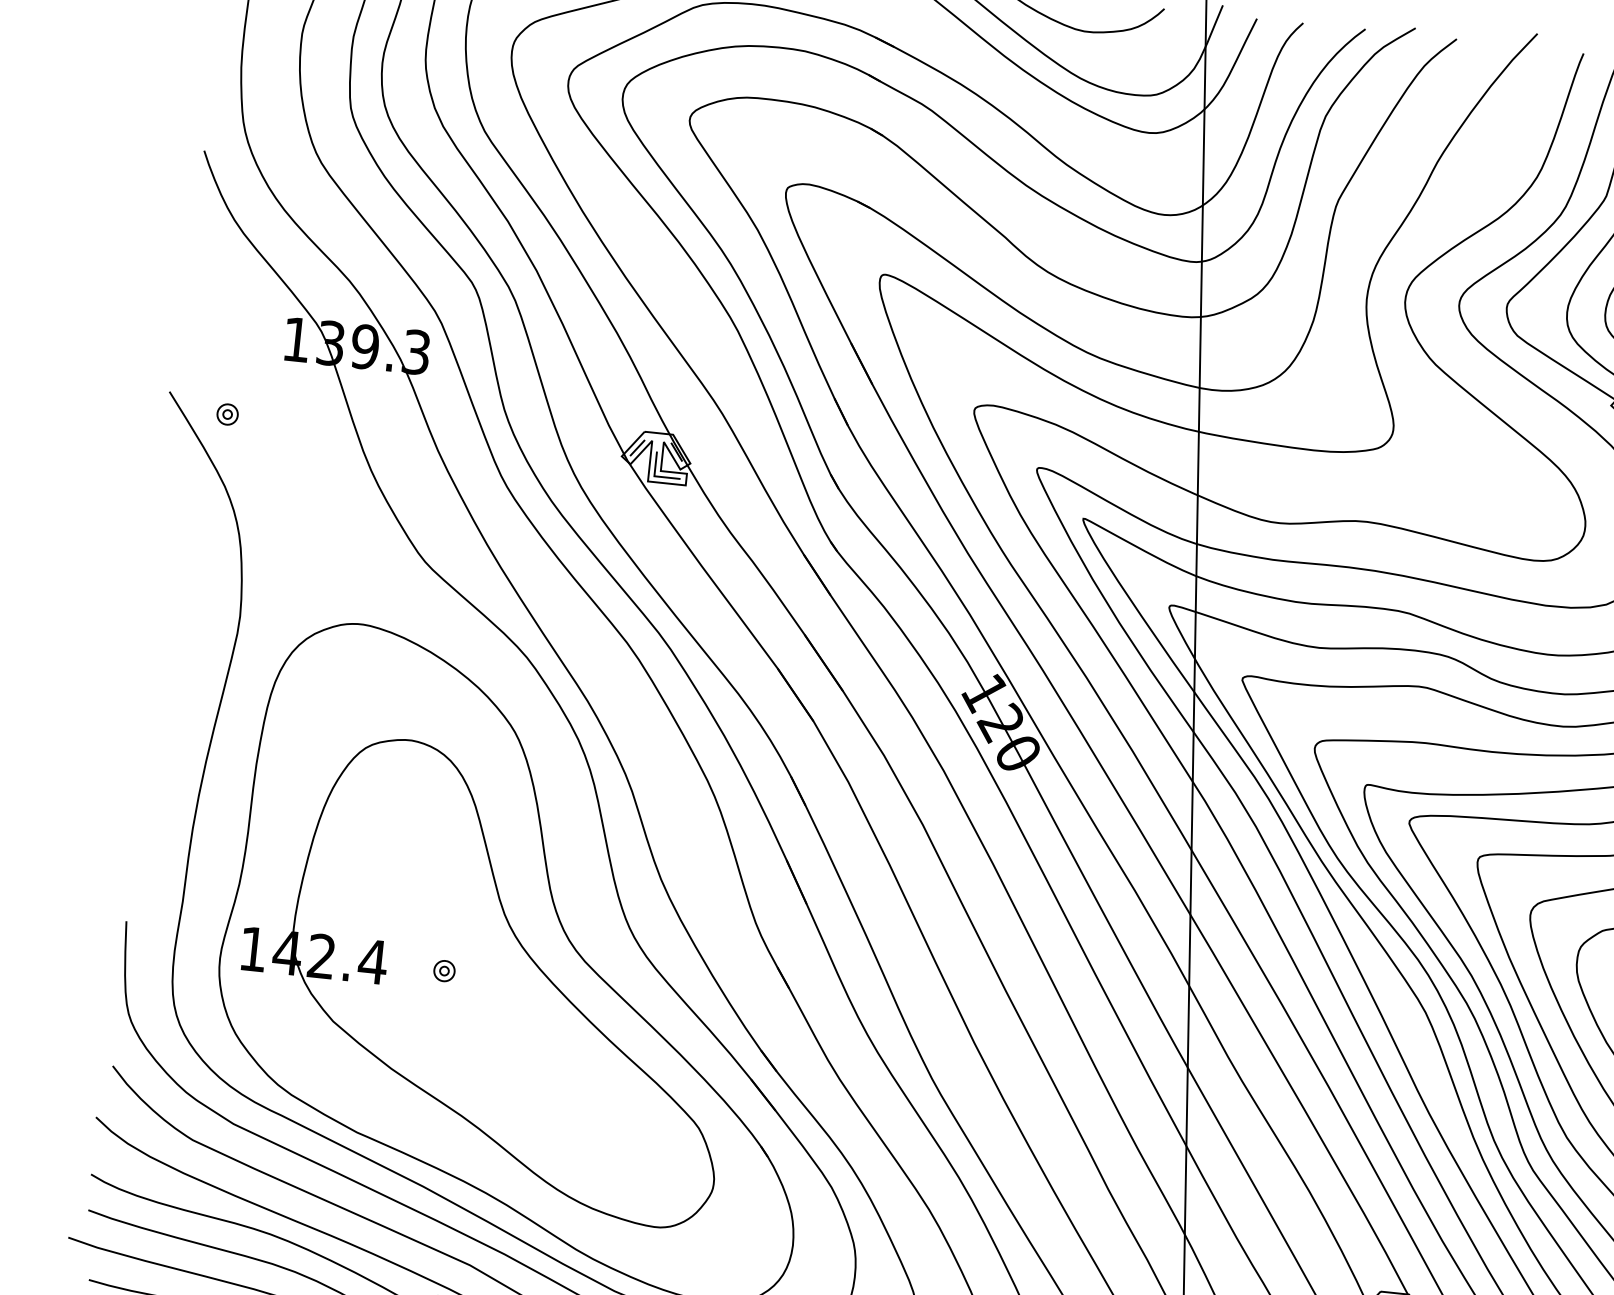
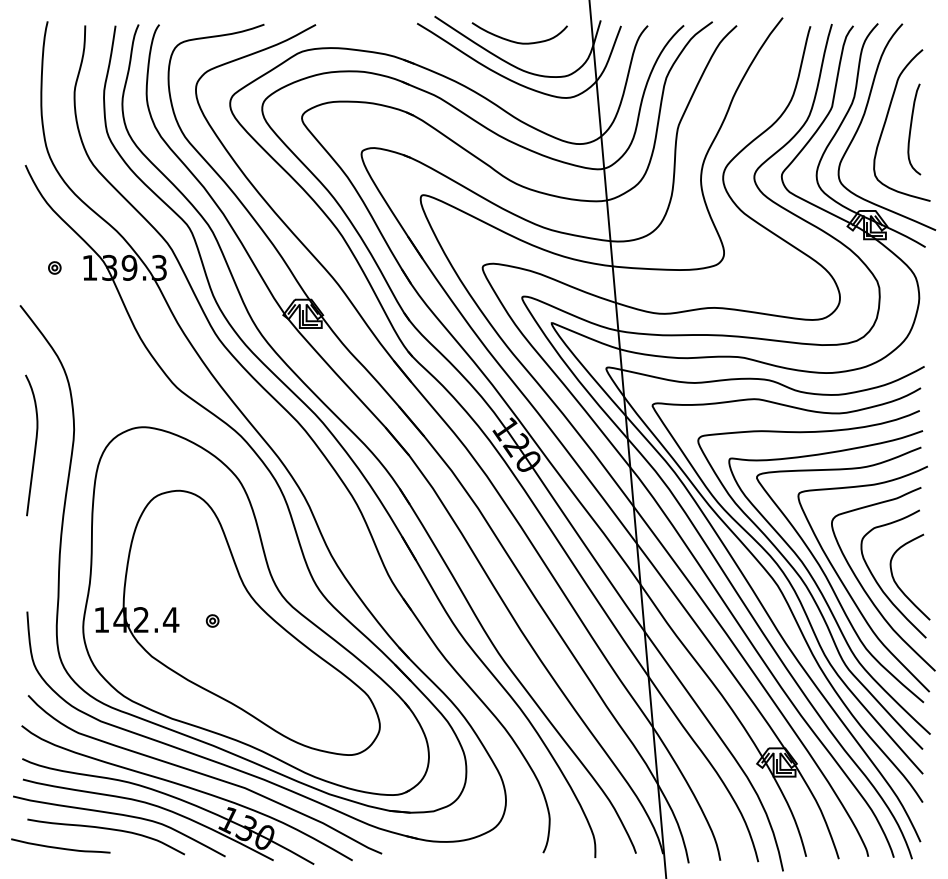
part: (227, 413) -> (54, 267), moved
curve: (168, 636) -> (34, 445), added

